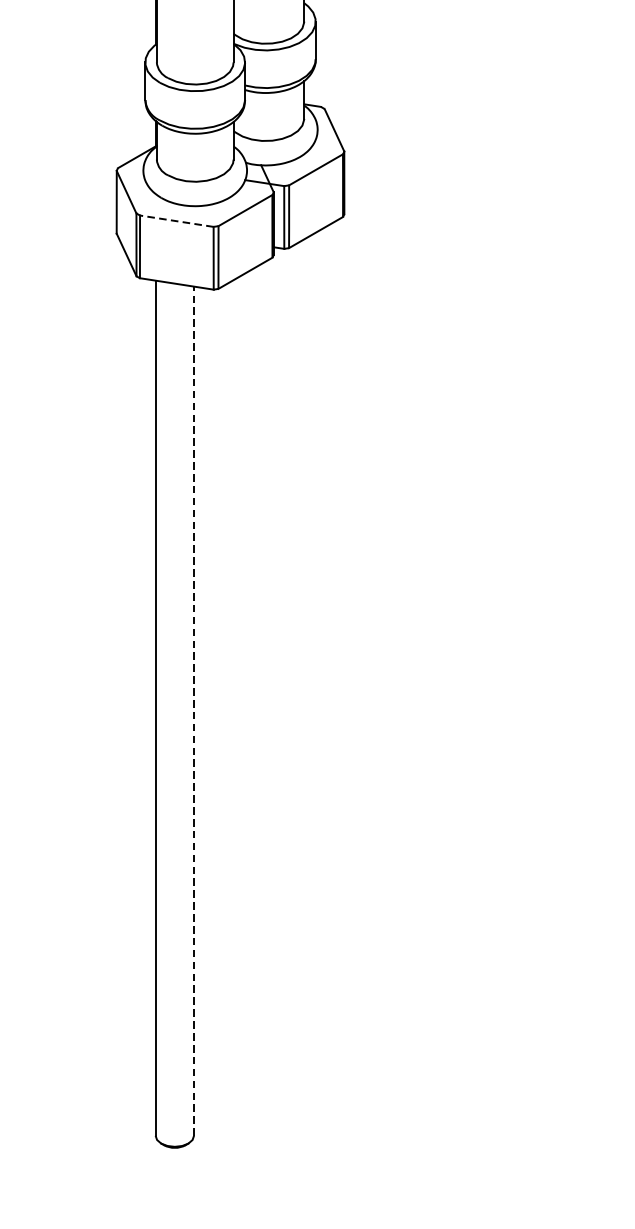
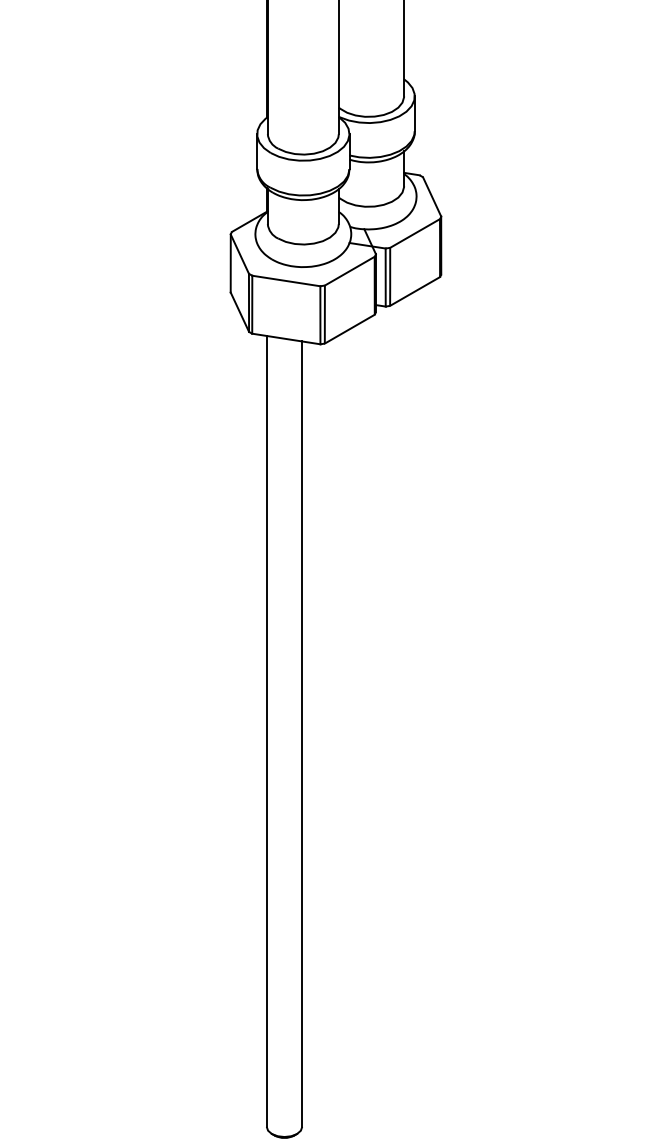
line: (175, 220) -> (285, 280), dashed -> solid
line: (194, 711) -> (302, 734), dashed -> solid

